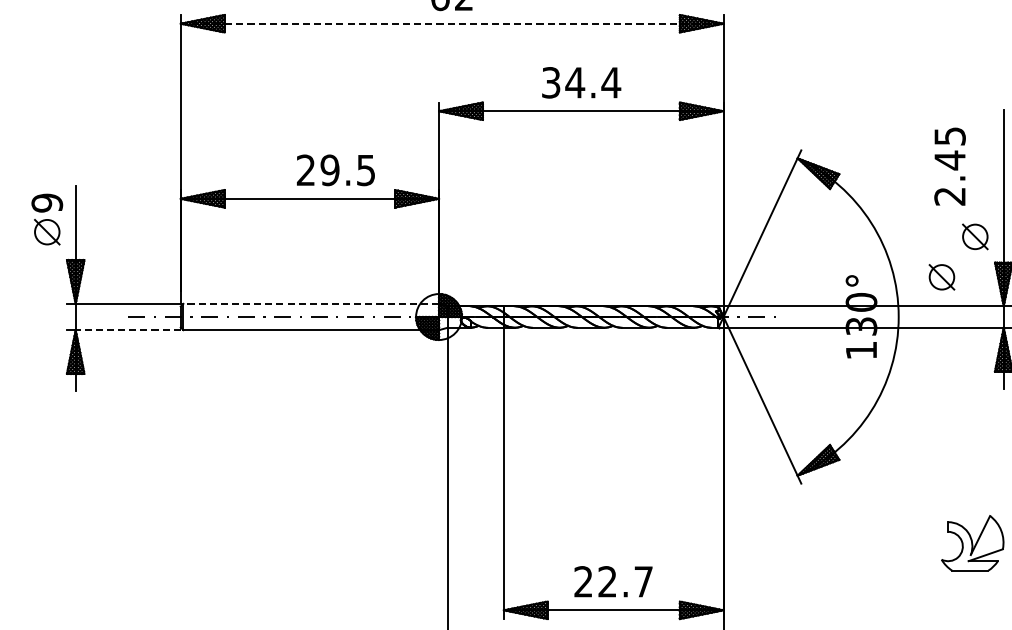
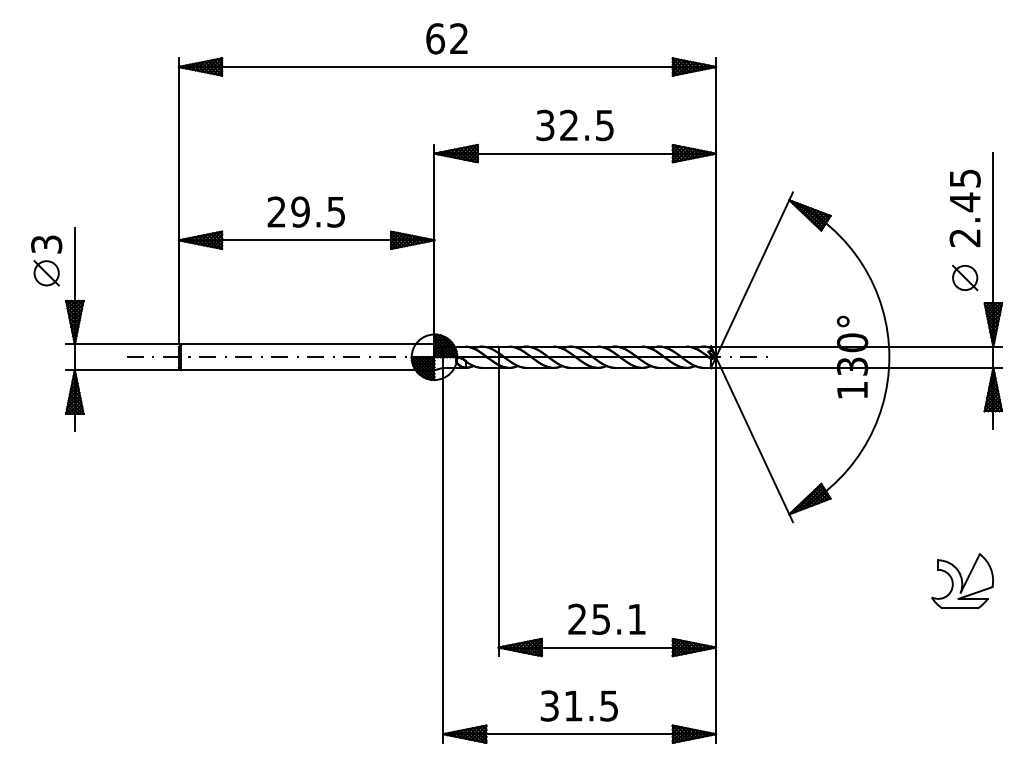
line: (452, 23) -> (447, 66), dashed -> solid
text: (592, 82) -> (586, 125), 34.4 -> 32.5
text: (949, 166) -> (964, 208), moved
text: (335, 169) -> (305, 211), moved
text: (47, 203) -> (46, 244), 9 -> 3
part: (942, 276) -> (932, 317), removed
line: (310, 304) -> (307, 344), dashed -> solid
line: (127, 330) -> (126, 370), dashed -> solid
text: (625, 581) -> (618, 619), 22.7 -> 25.1

